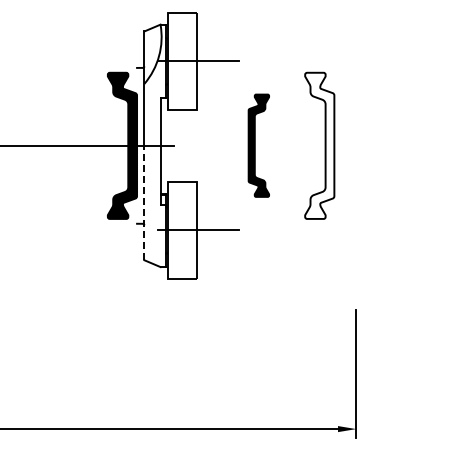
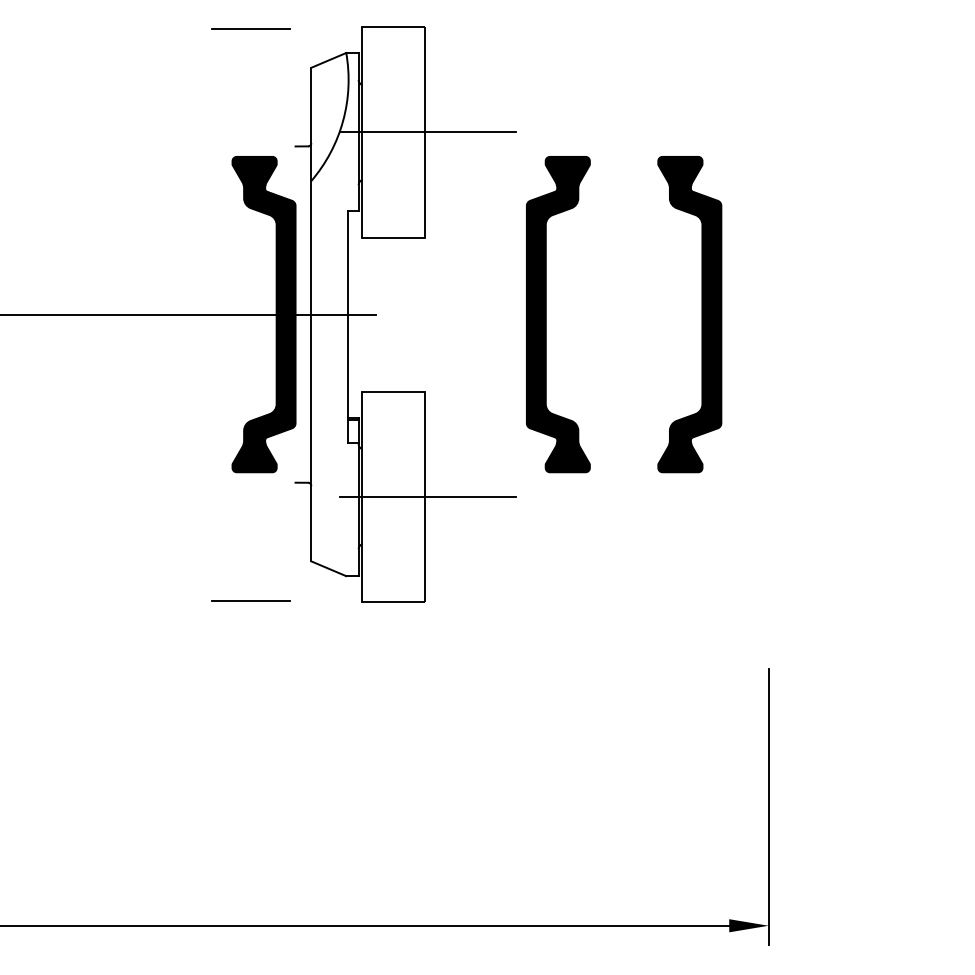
line: (116, 13) -> (251, 28), added
part: (258, 145) -> (557, 313), size x1.43
fill: (319, 145) -> (689, 313), added
line: (144, 202) -> (311, 436), dashed -> solid
line: (116, 278) -> (251, 600), added

